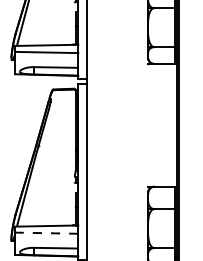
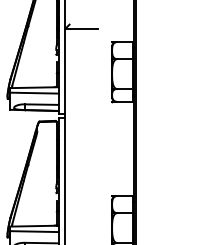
line: (45, 233) -> (33, 231), dashed -> solid

